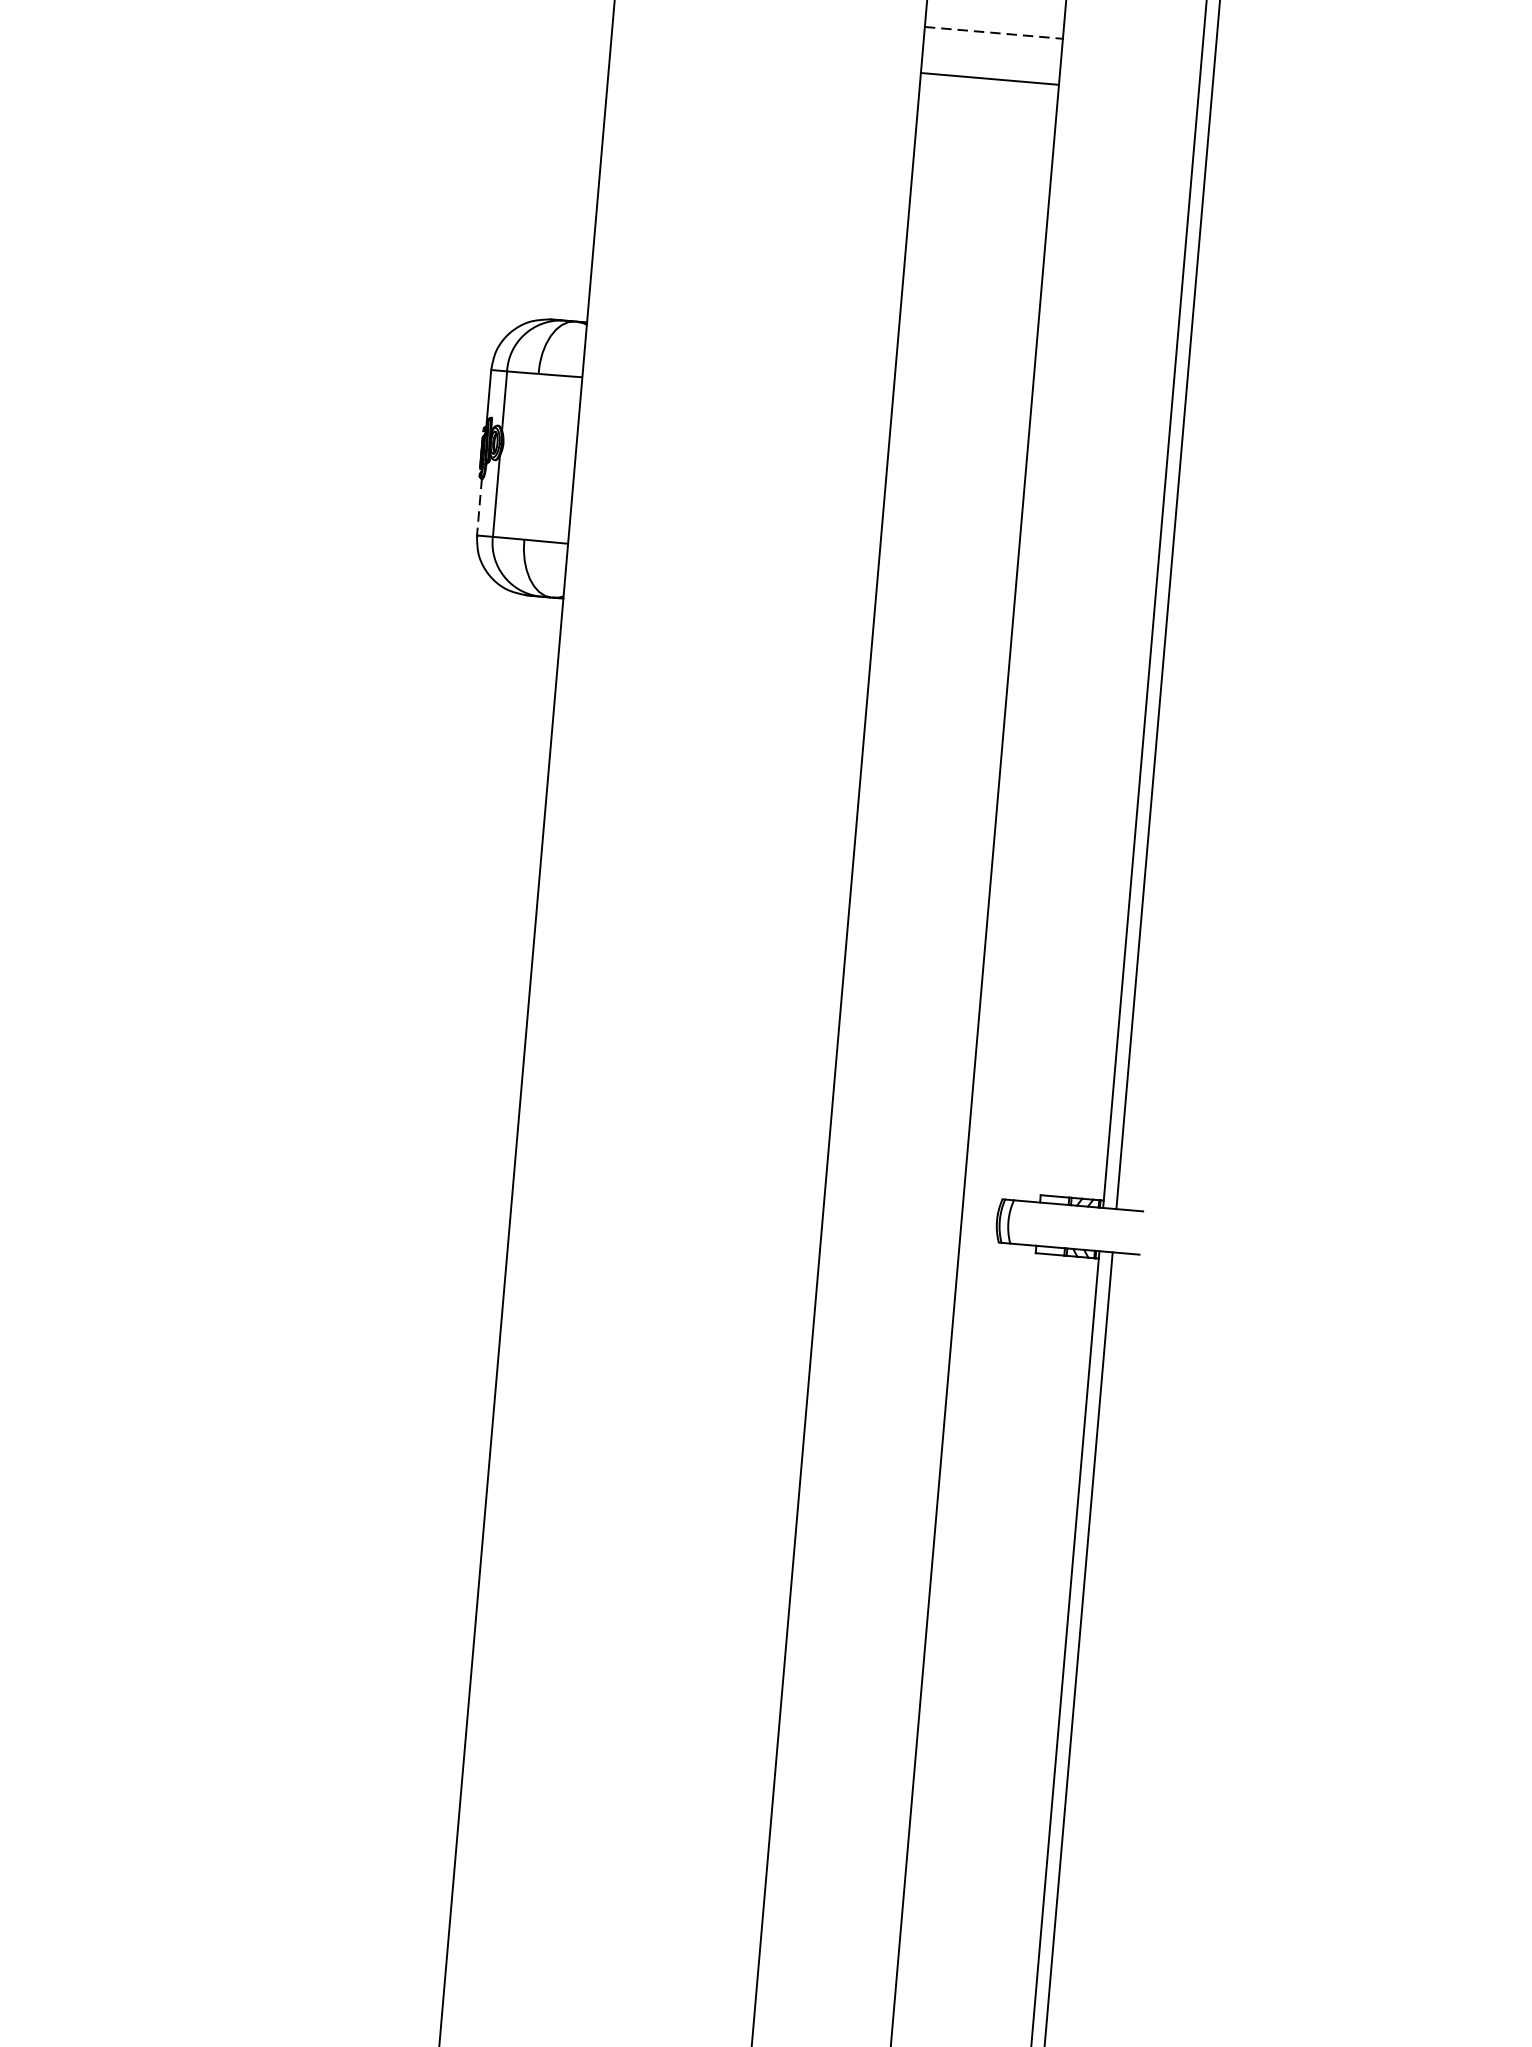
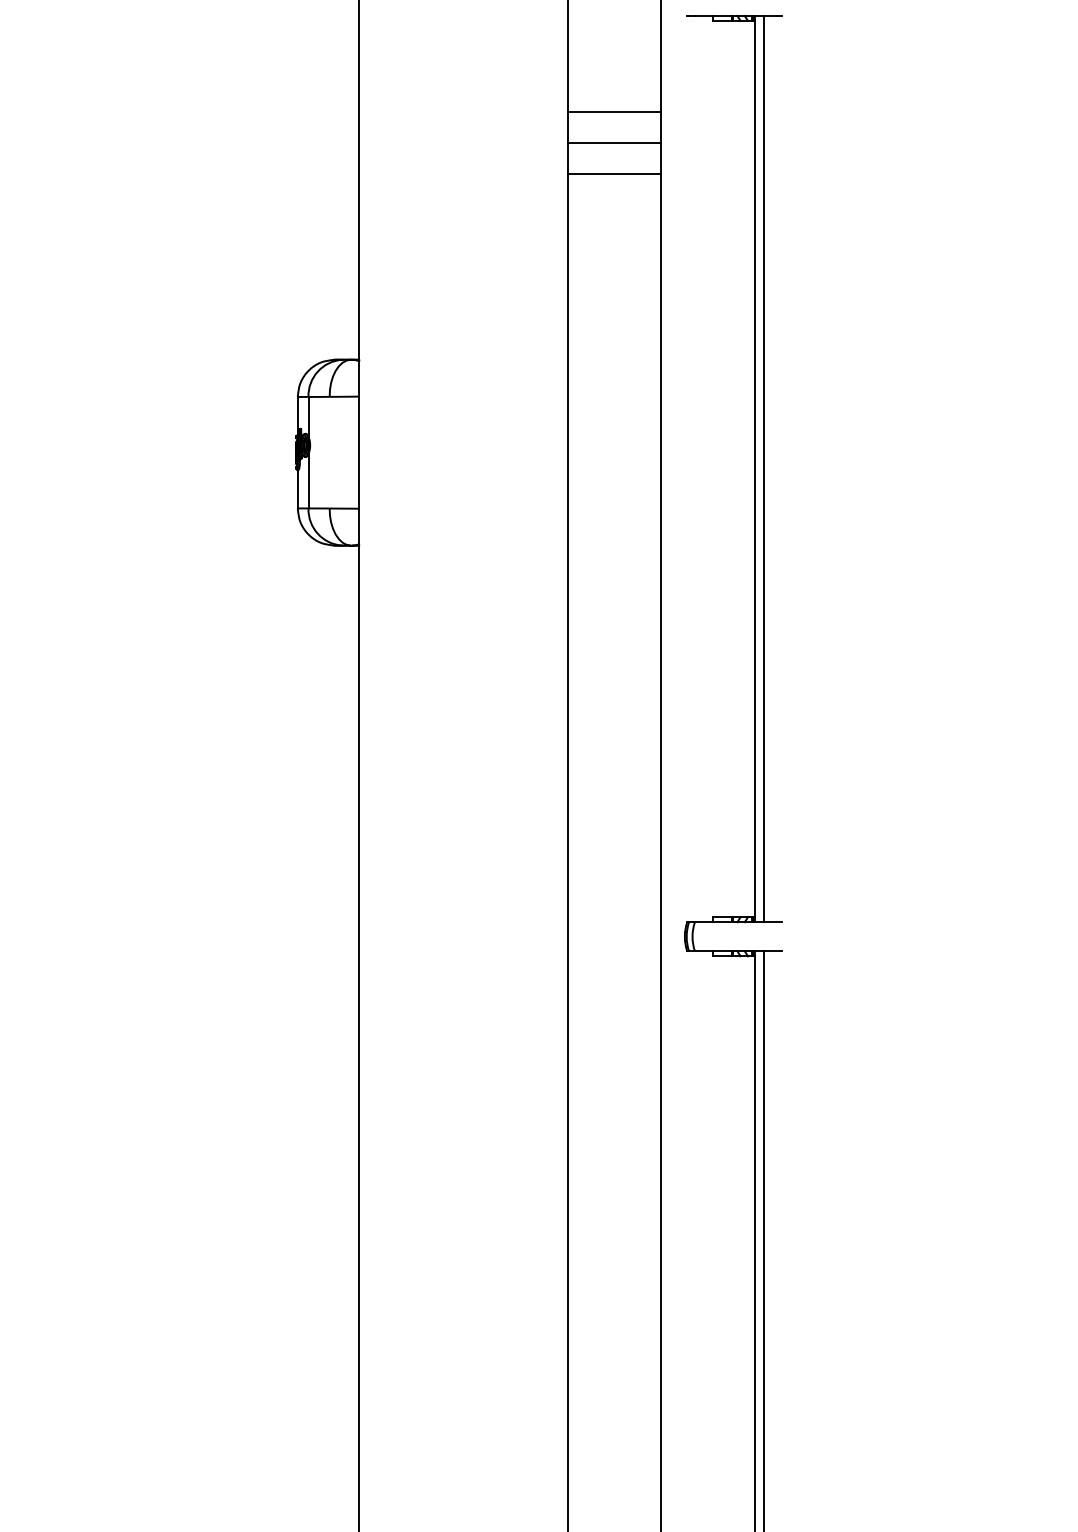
line: (995, 32) -> (615, 142), dashed -> solid
line: (478, 507) -> (297, 489), dashed -> solid

